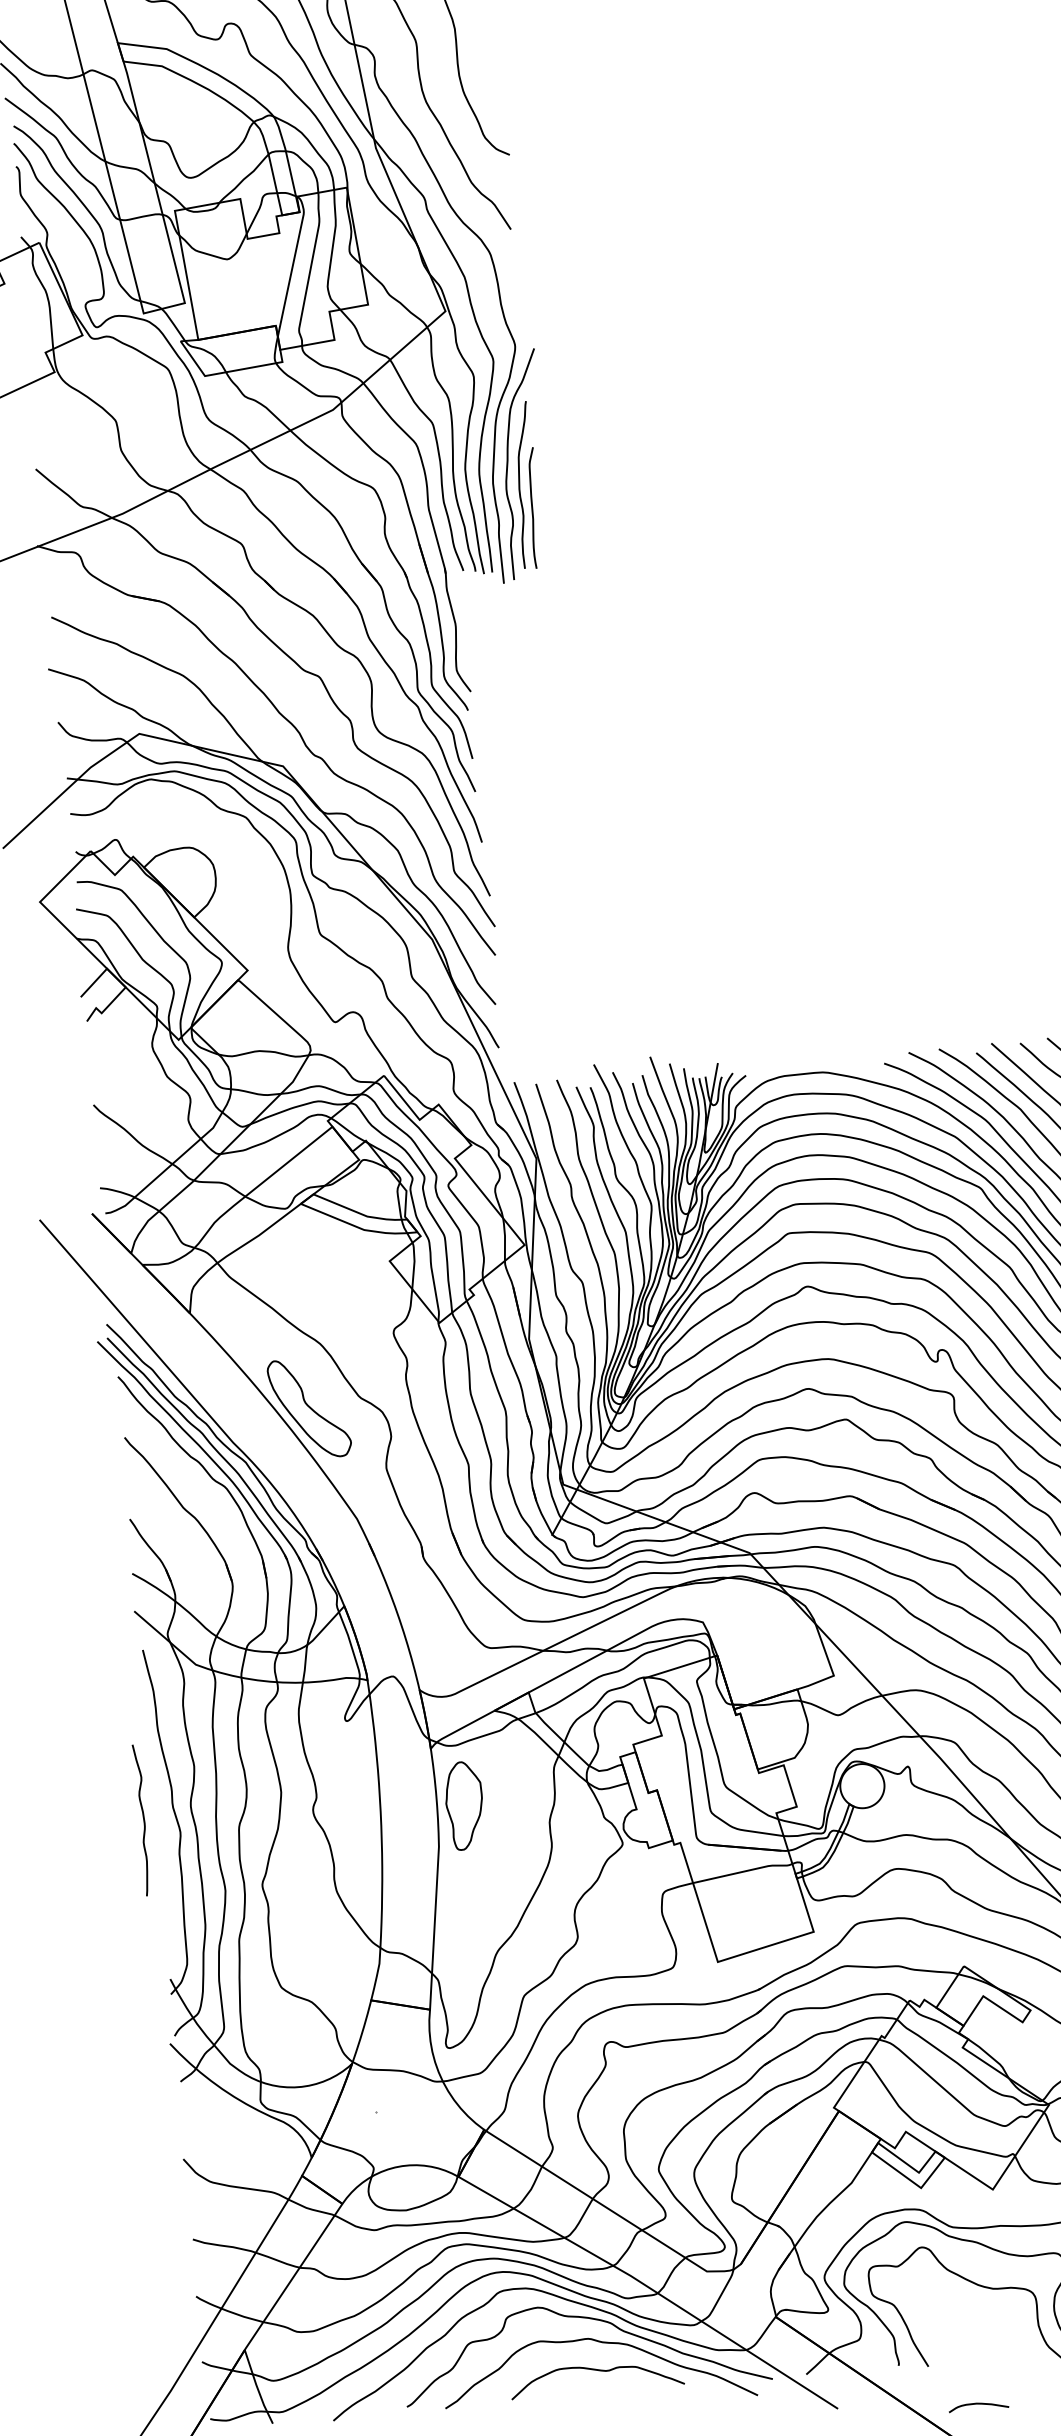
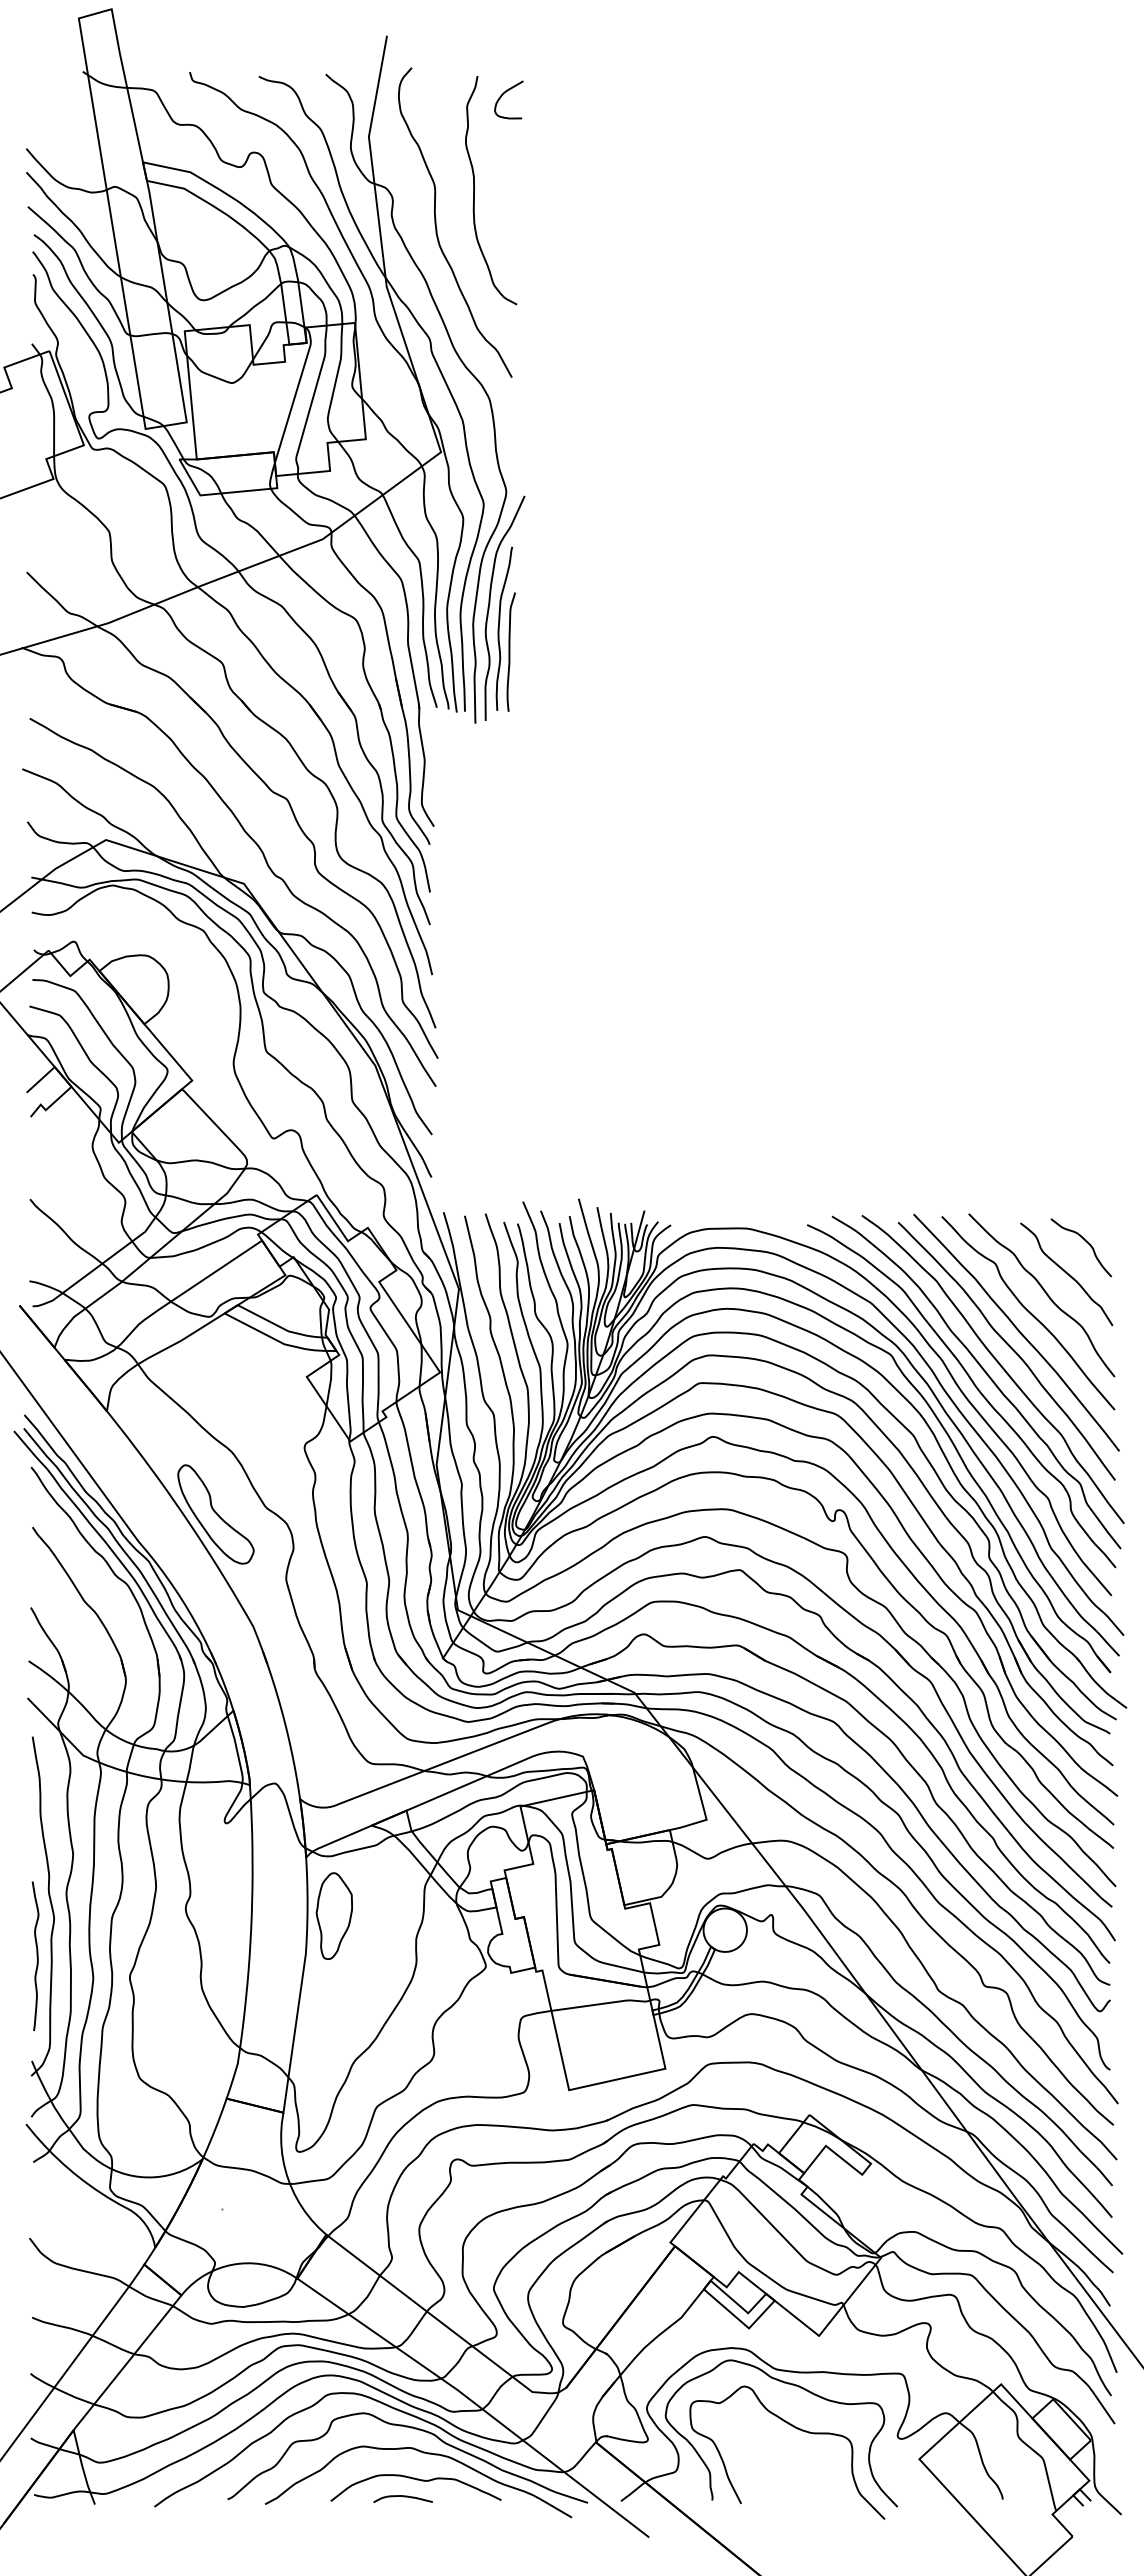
curve: (142, 1819) -> (36, 1955), moved
curve: (979, 2404) -> (403, 2497), moved

